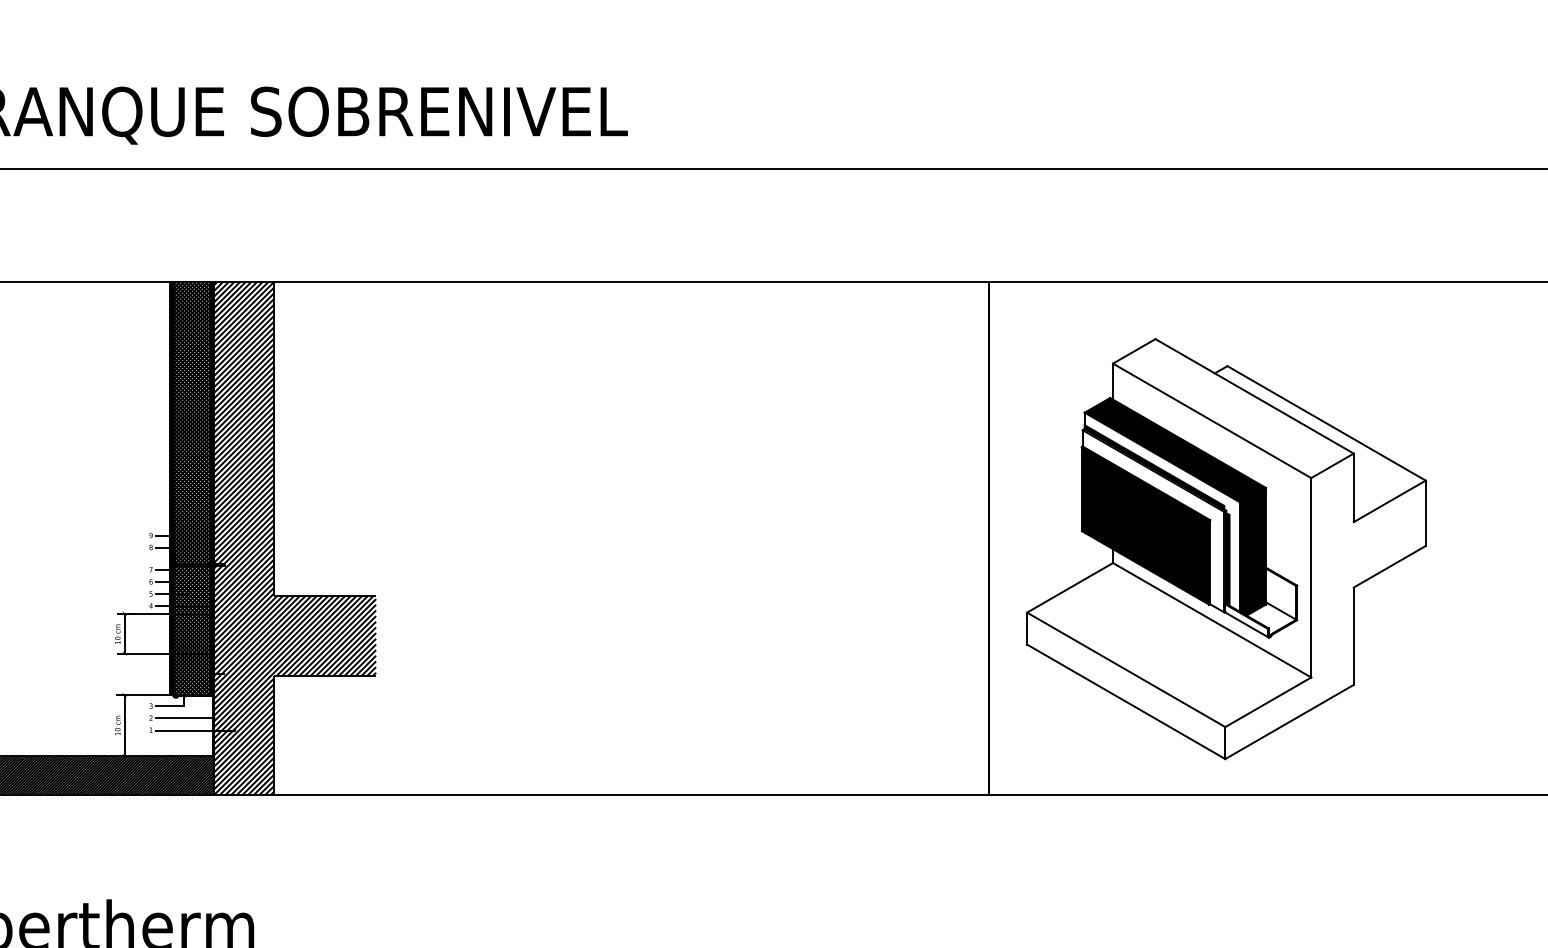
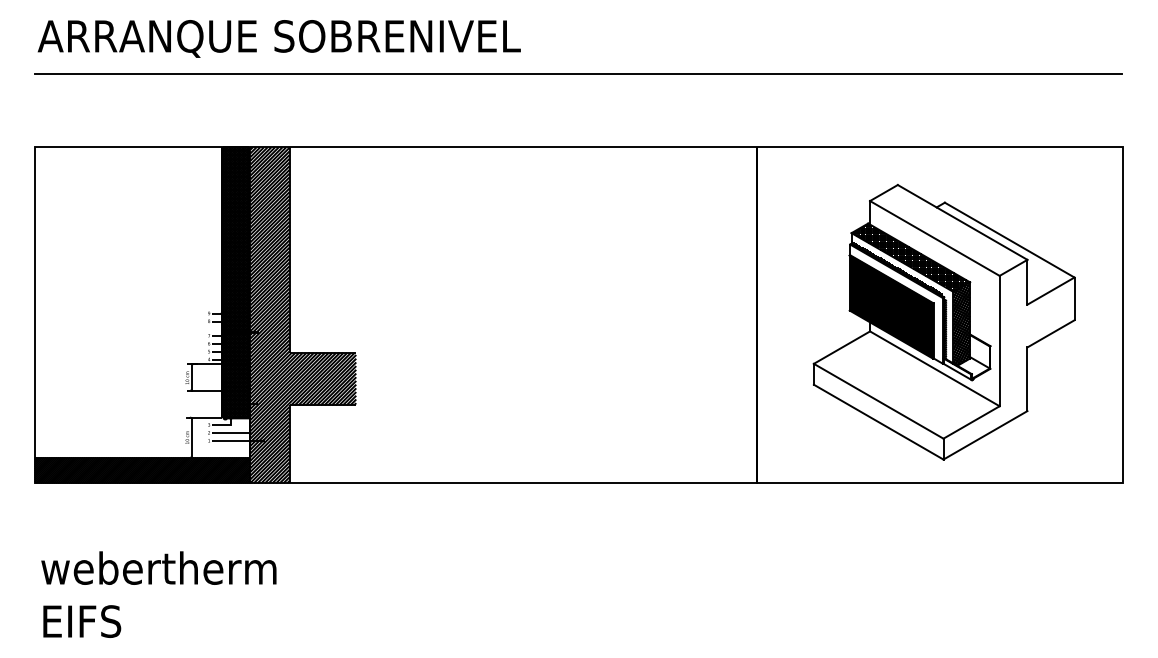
part: (1225, 547) -> (943, 321), moved

